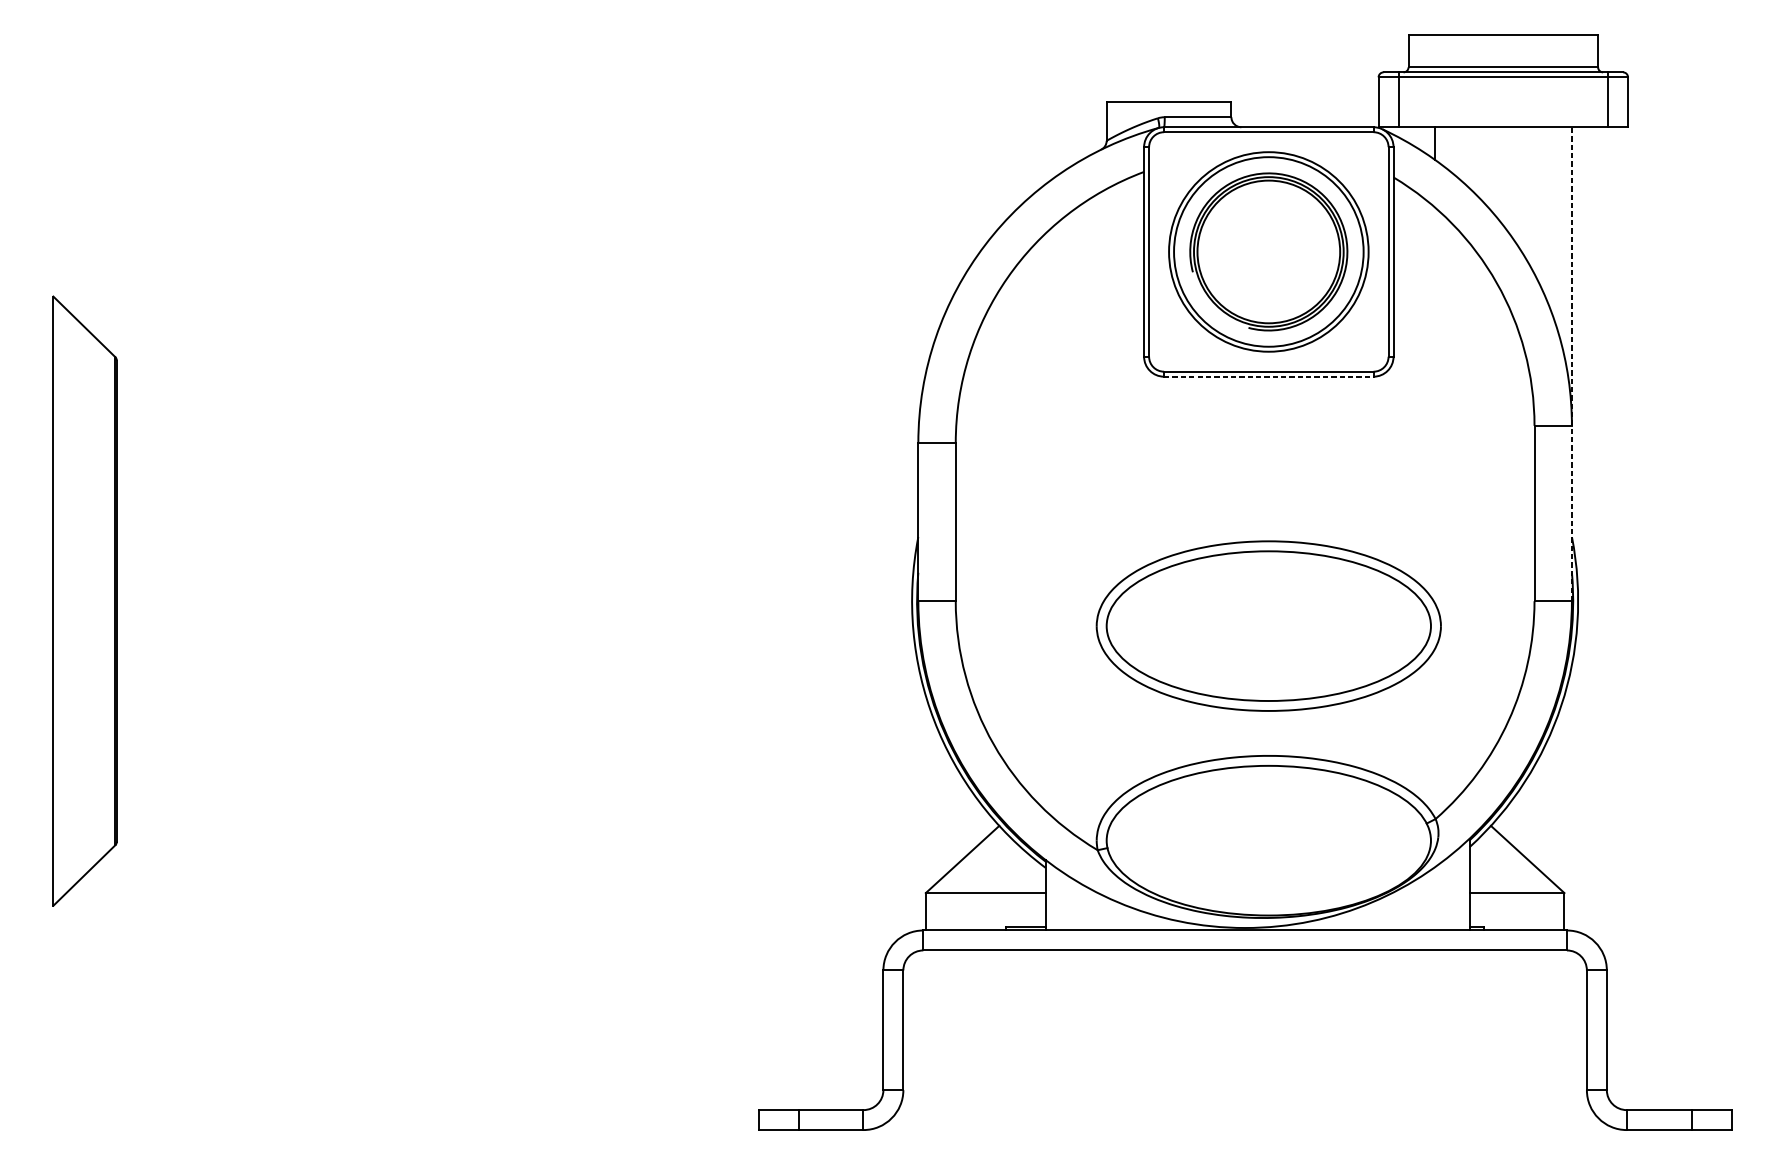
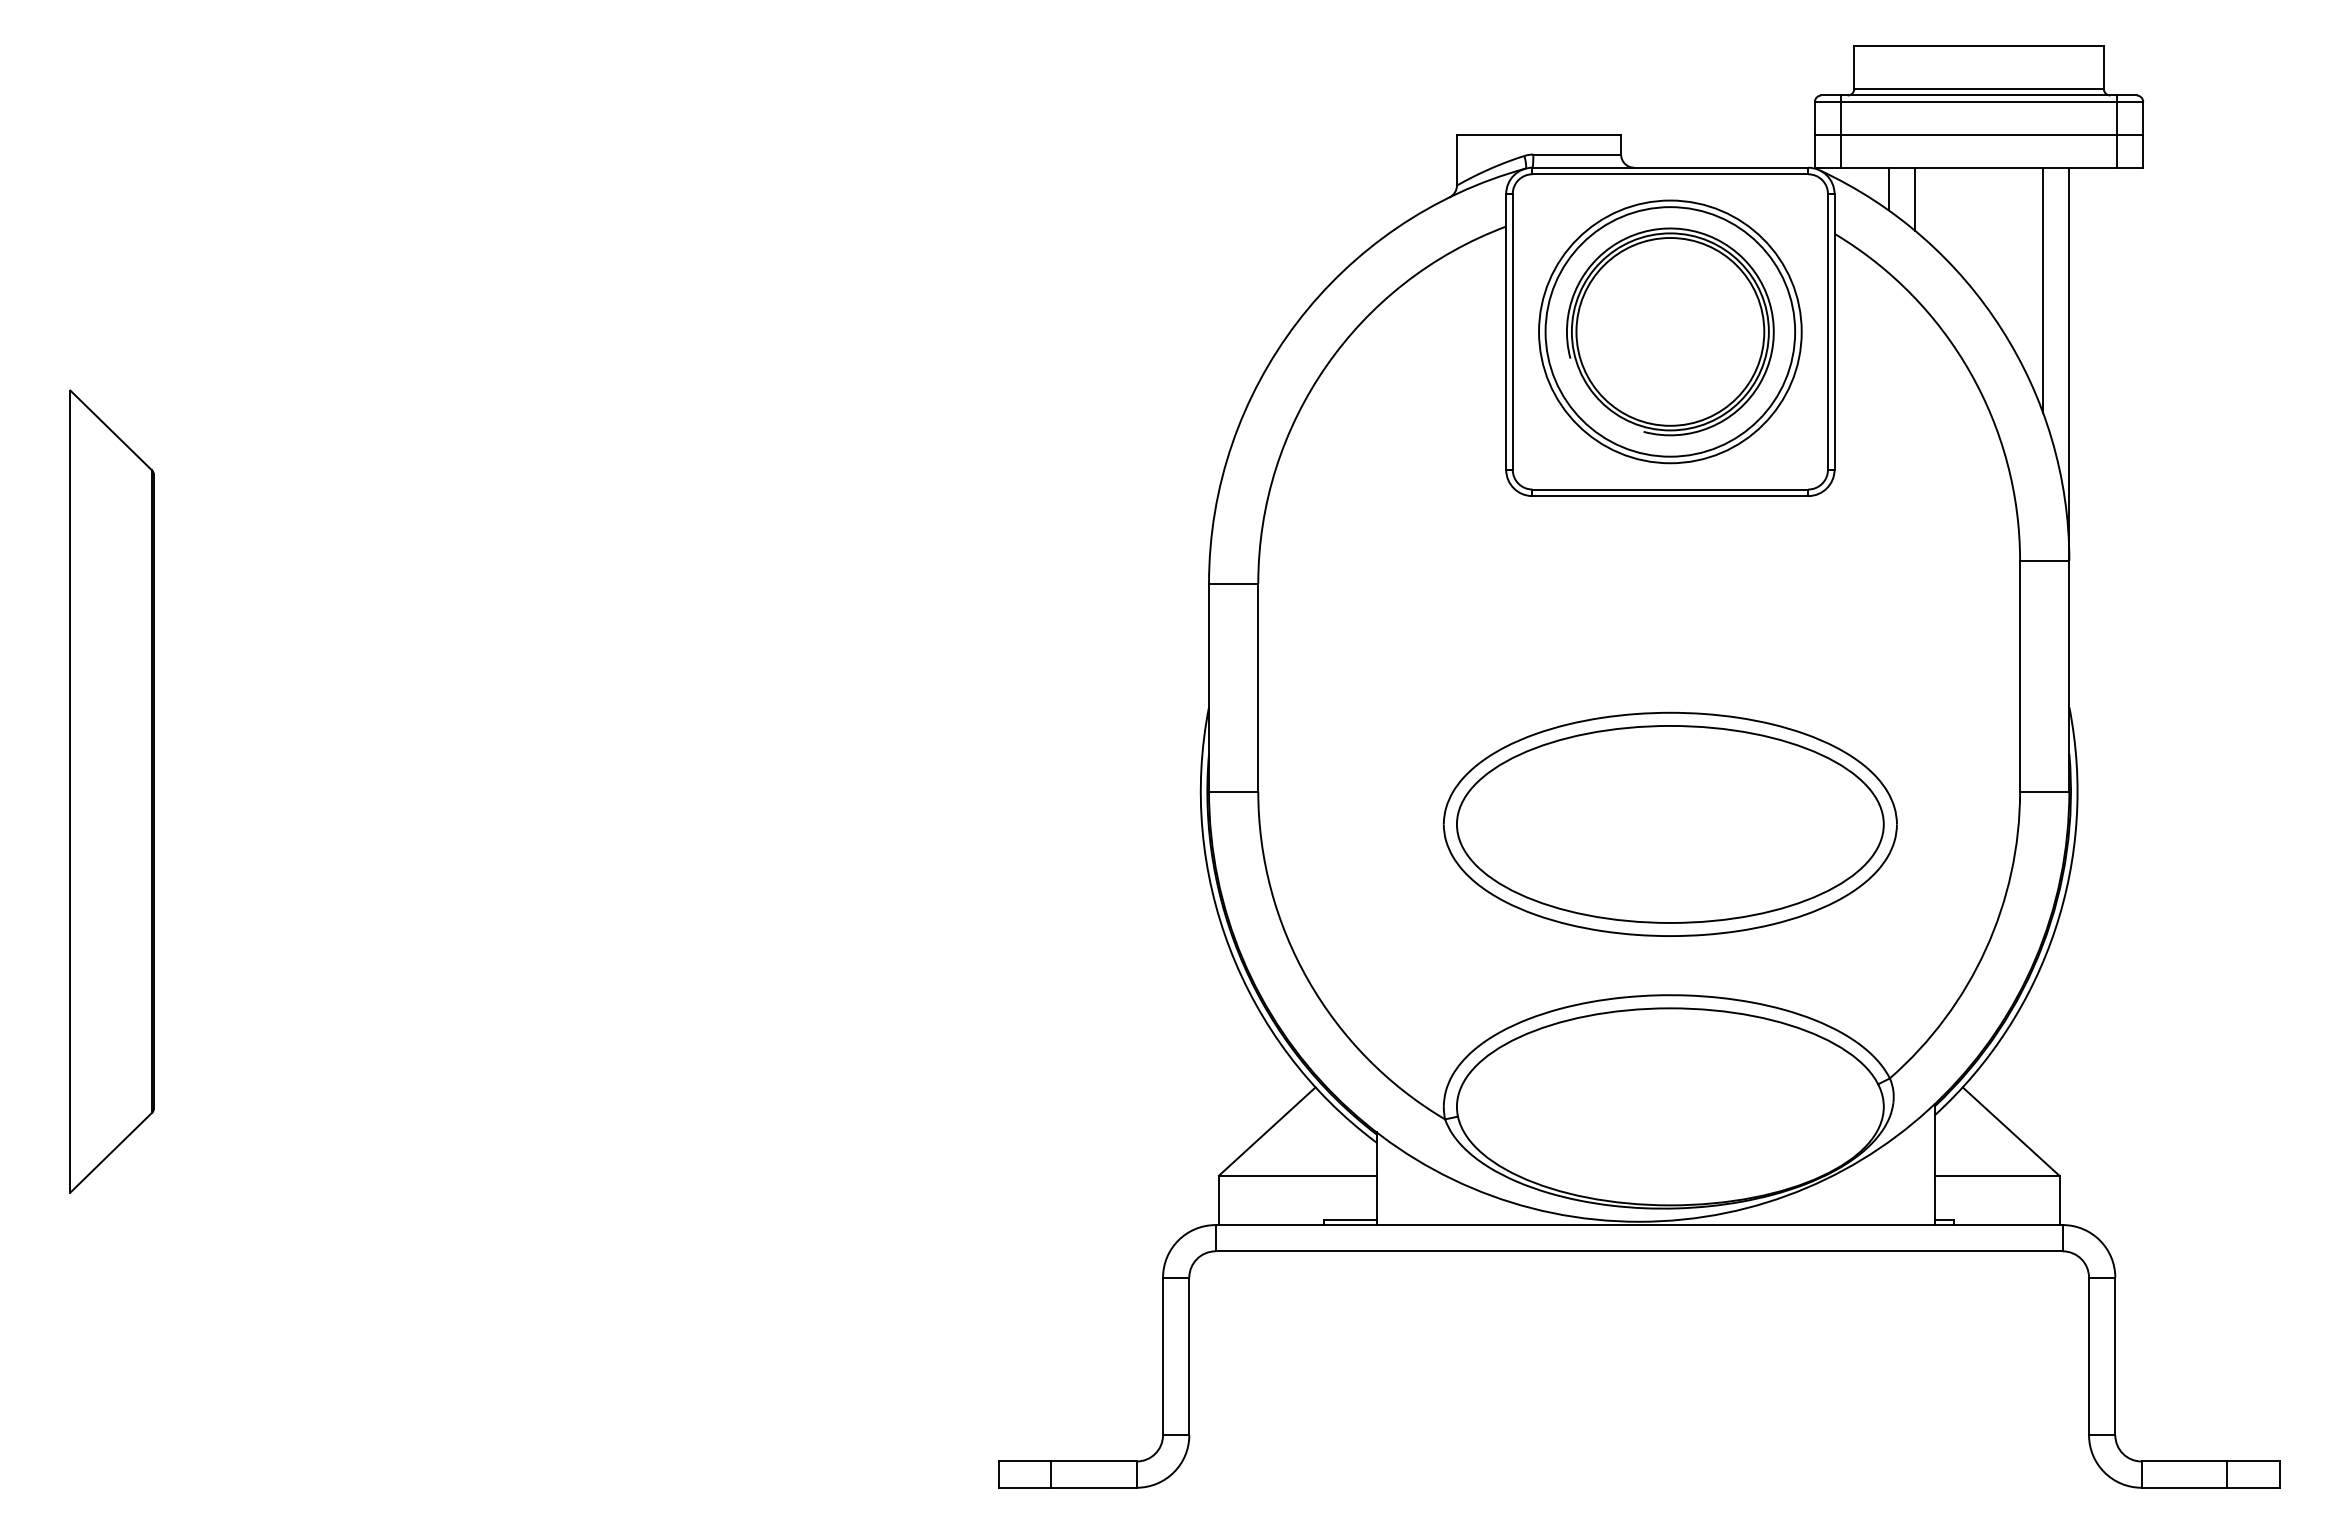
line: (1502, 101) -> (1978, 134), added
line: (1455, 150) -> (1915, 198), added
line: (1552, 219) -> (2043, 289), added
line: (1572, 364) -> (2069, 479), dashed -> solid
line: (1268, 377) -> (1670, 496), dashed -> solid

